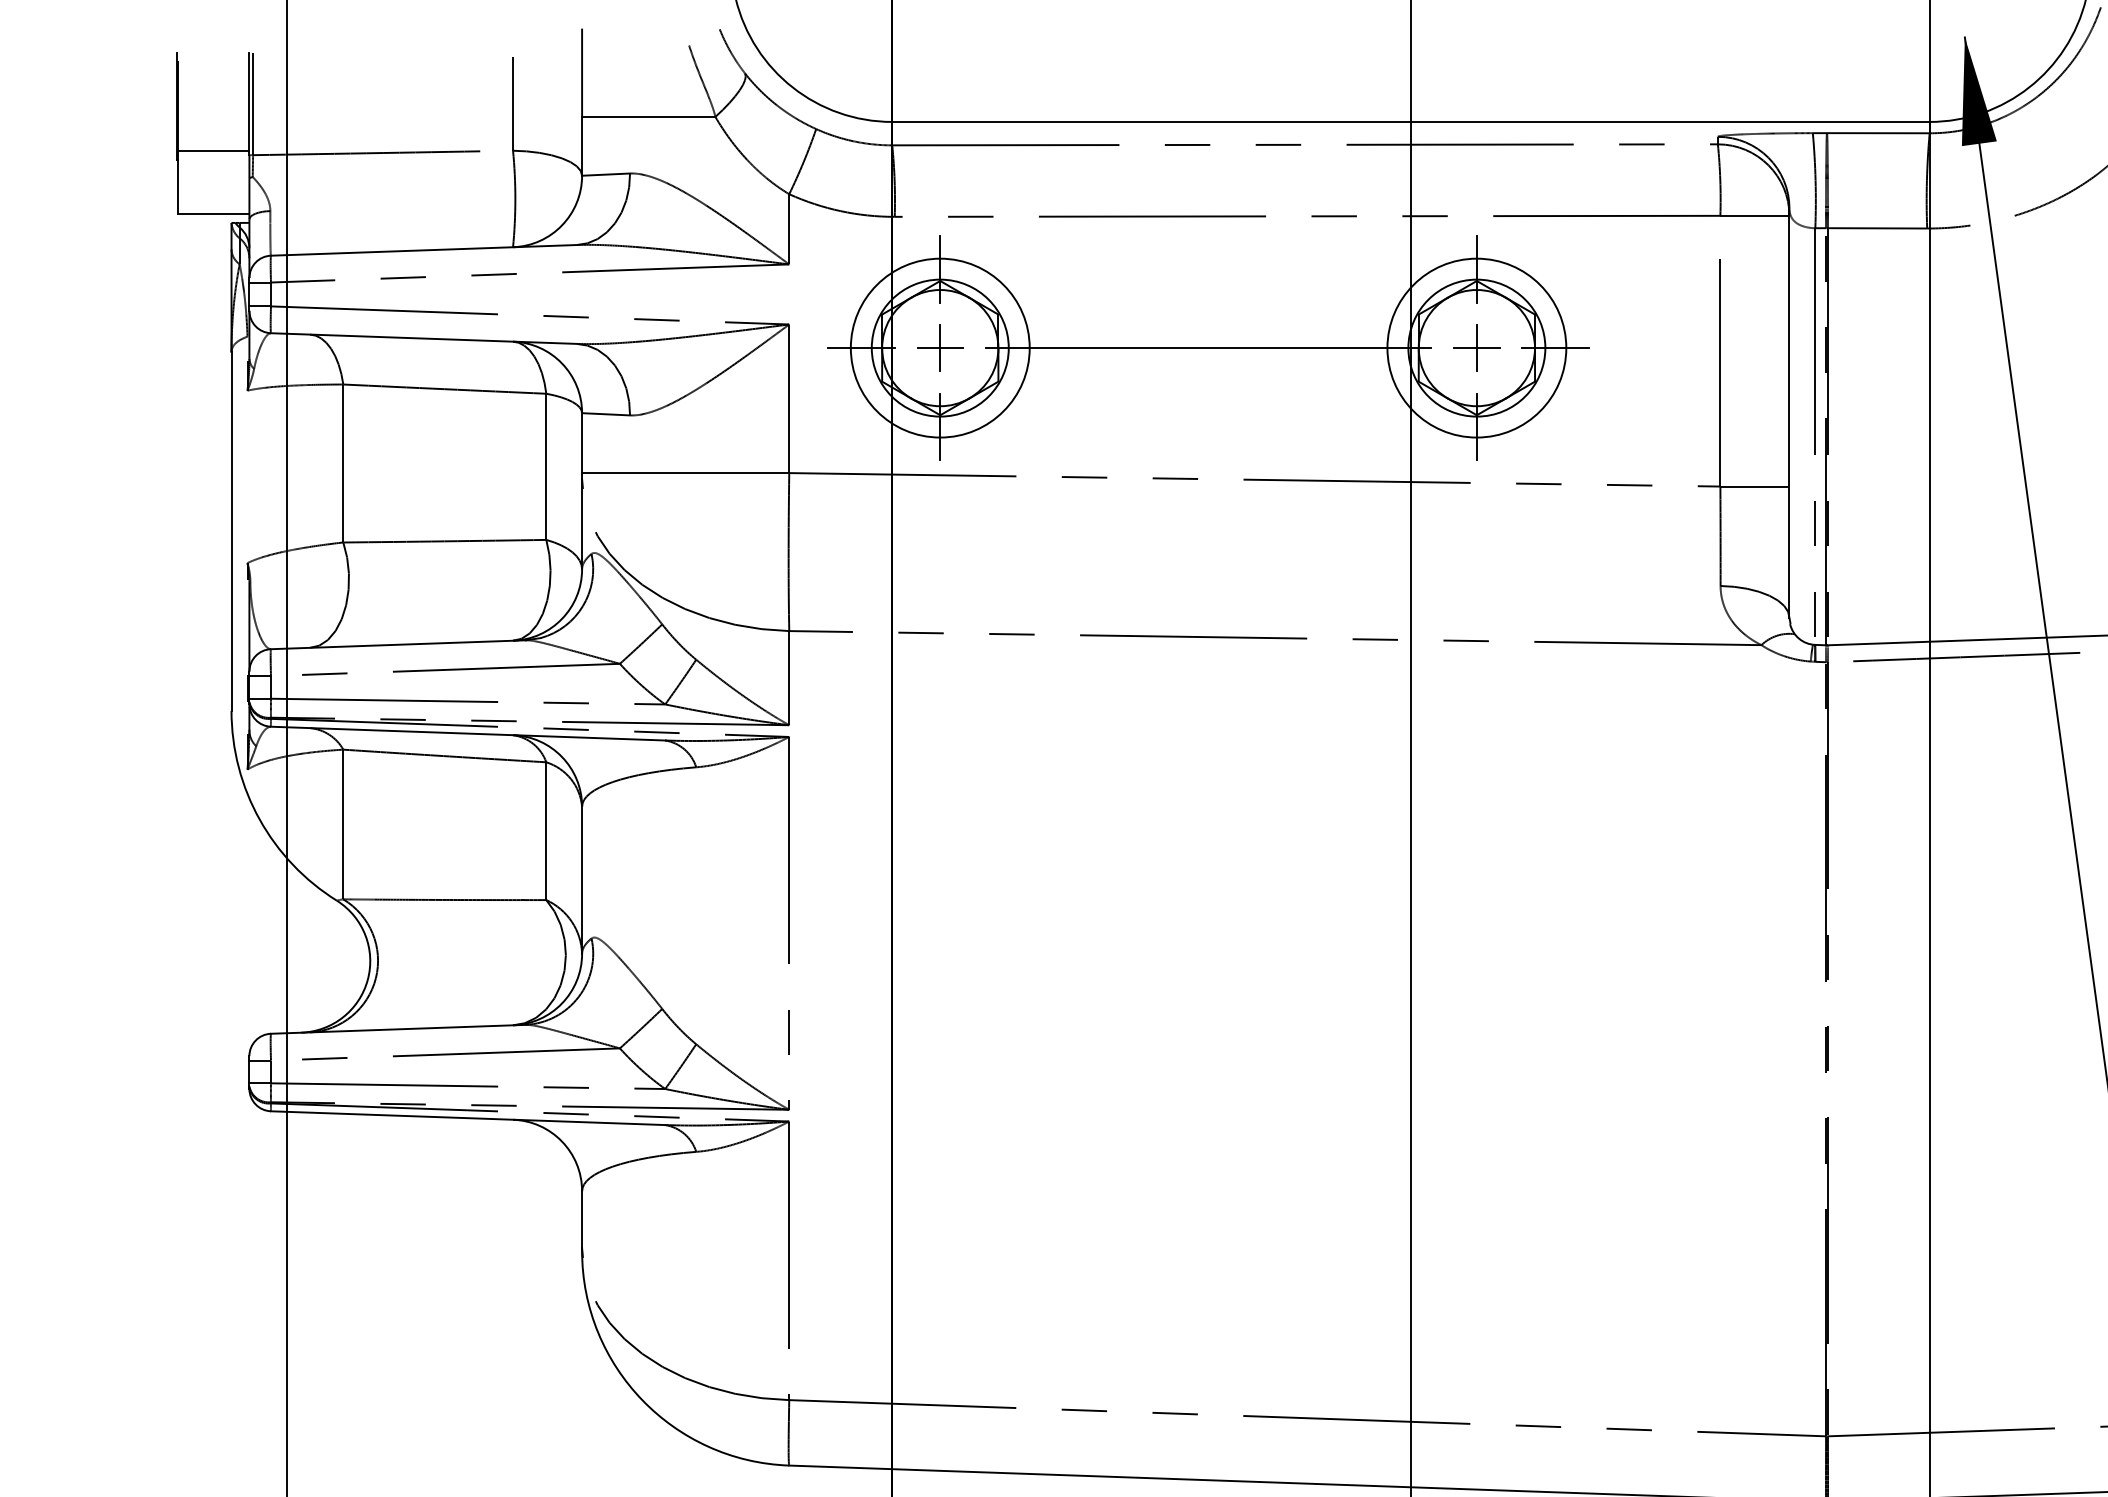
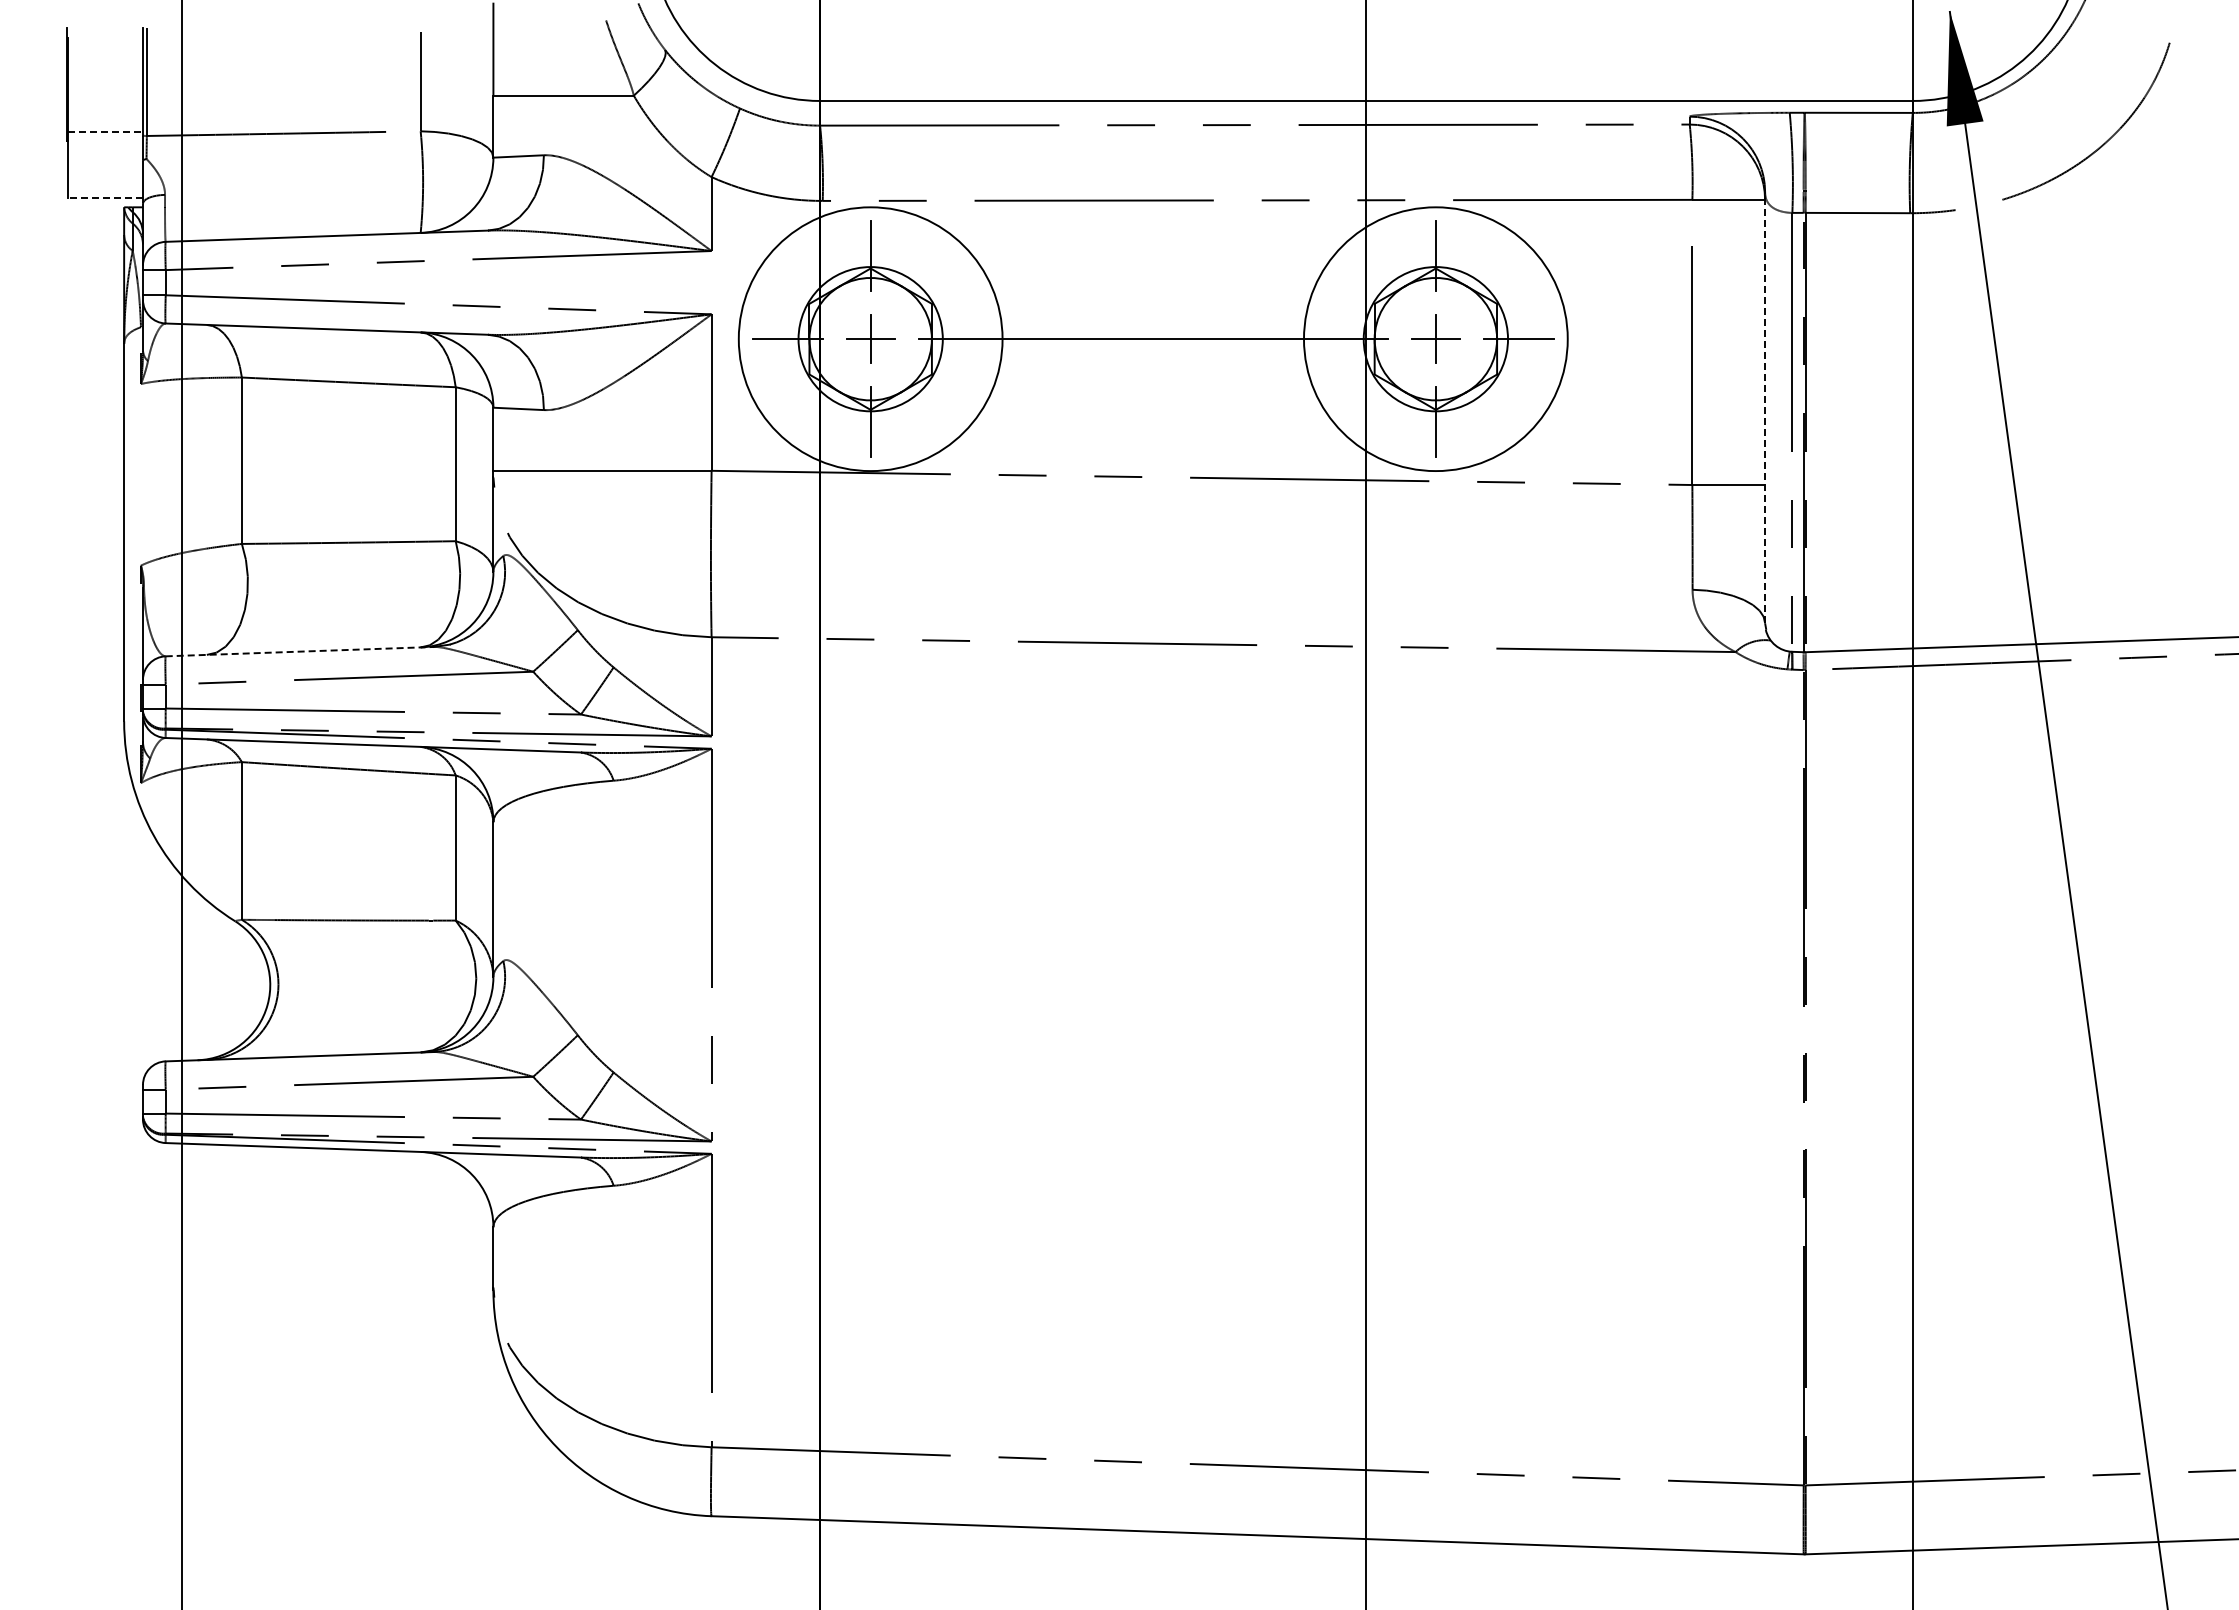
line: (213, 150) -> (105, 131), solid -> dashed
line: (213, 213) -> (105, 197), solid -> dashed
circle: (940, 348) -> (870, 339), size x1.4
circle: (1476, 348) -> (1435, 339), size x1.4
line: (1789, 412) -> (1765, 407), solid -> dashed
line: (398, 644) -> (300, 651), solid -> dashed

